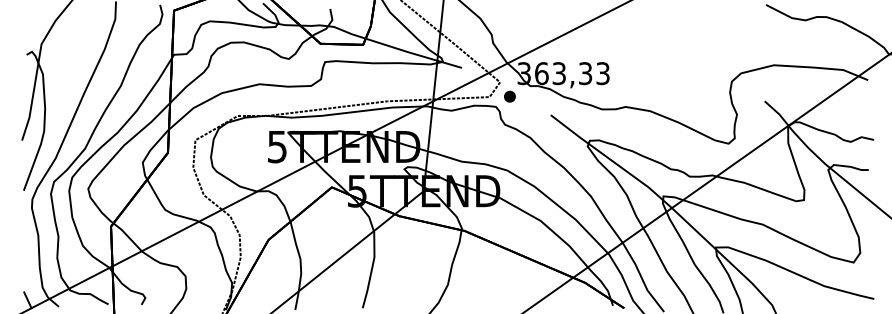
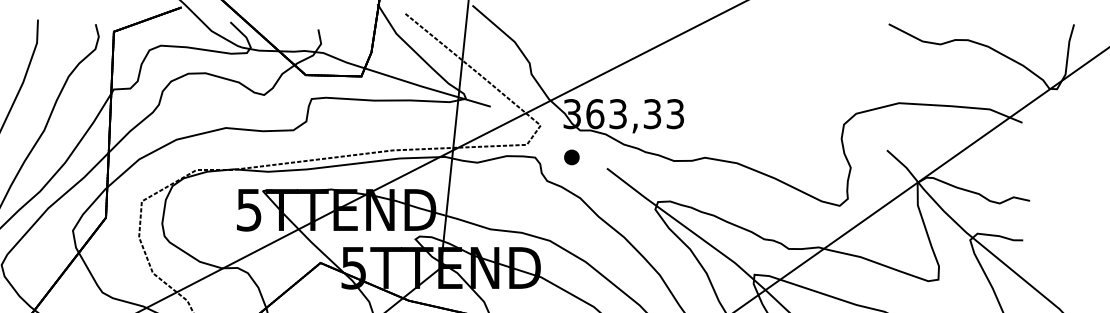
part: (509, 96) -> (571, 157), moved

